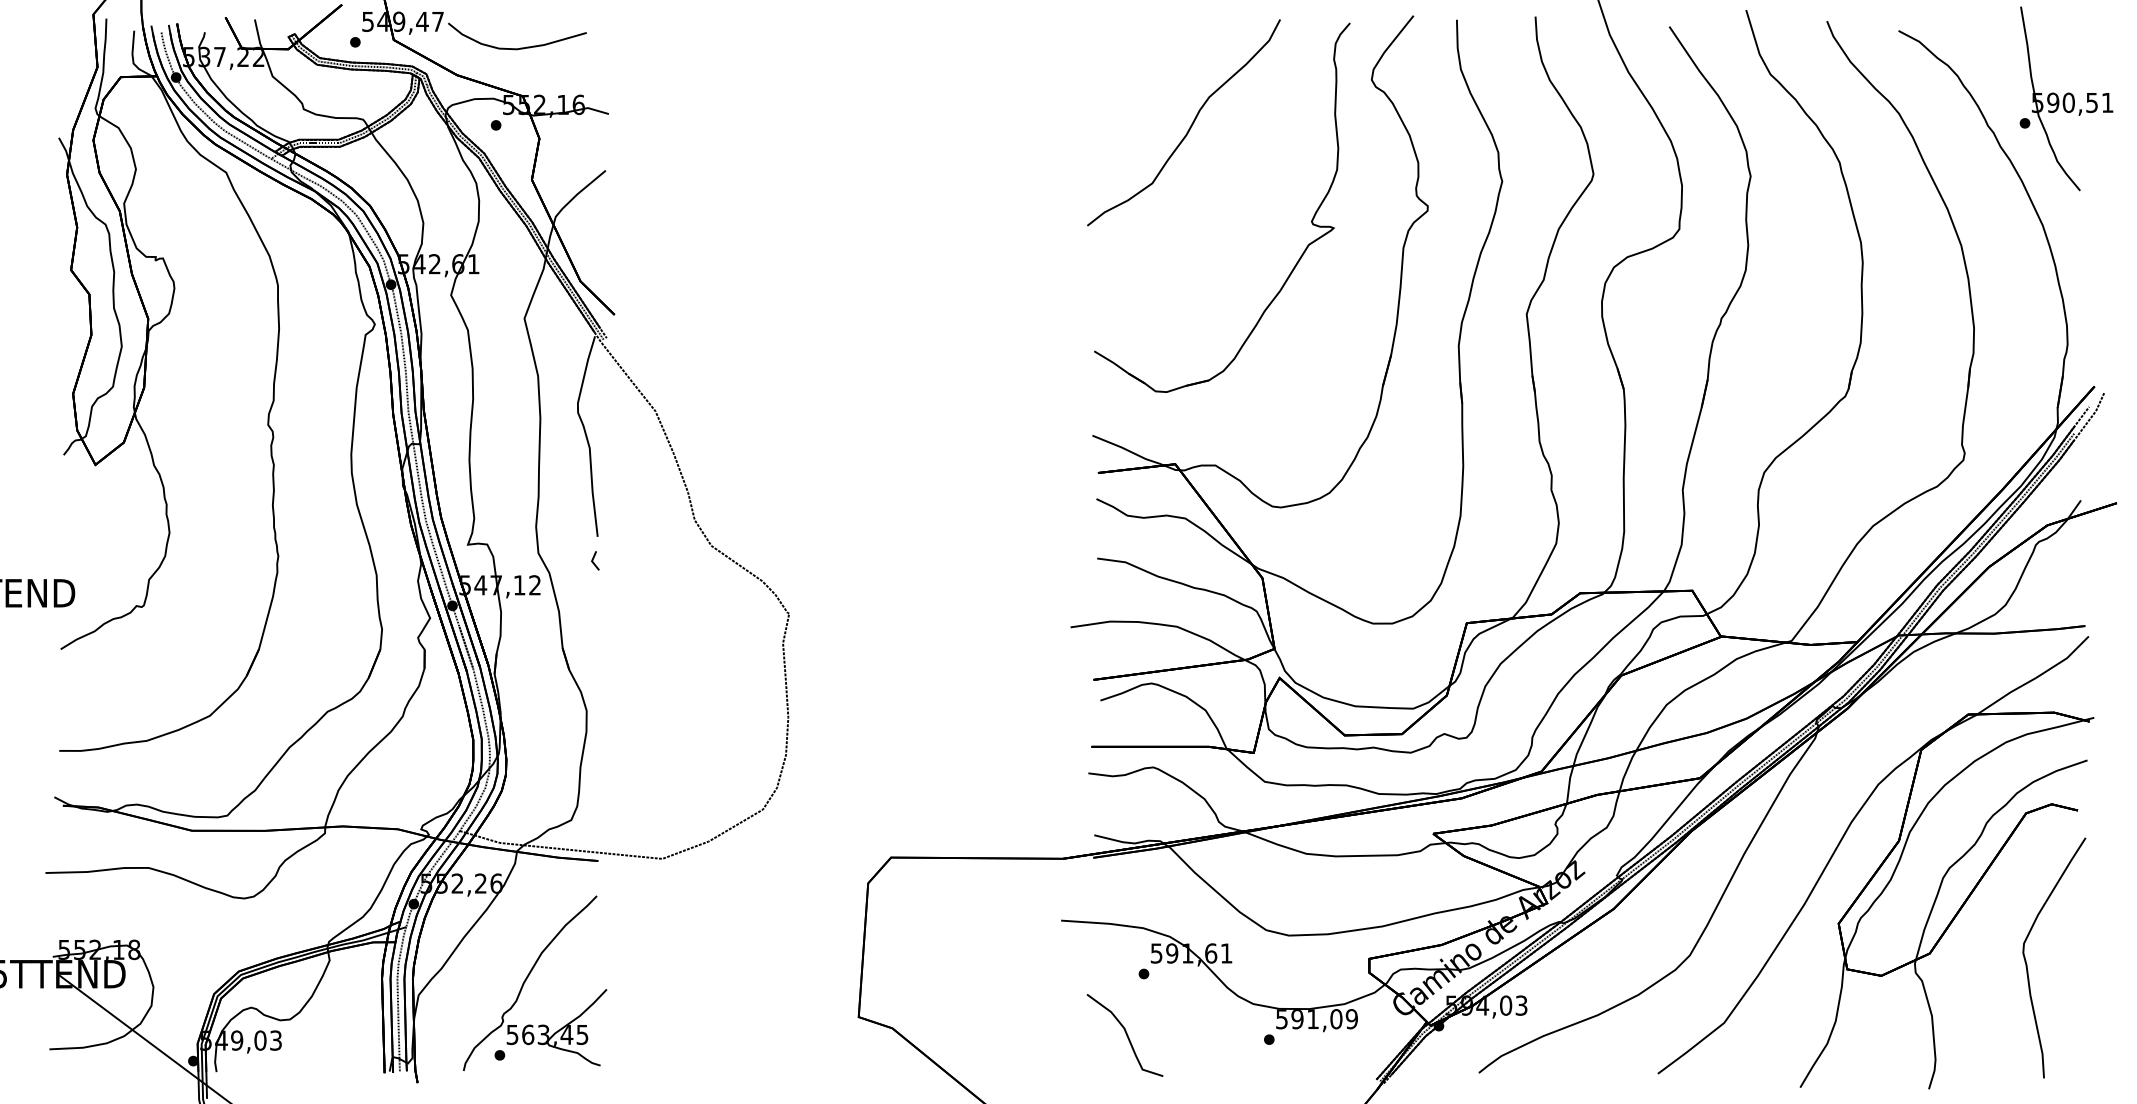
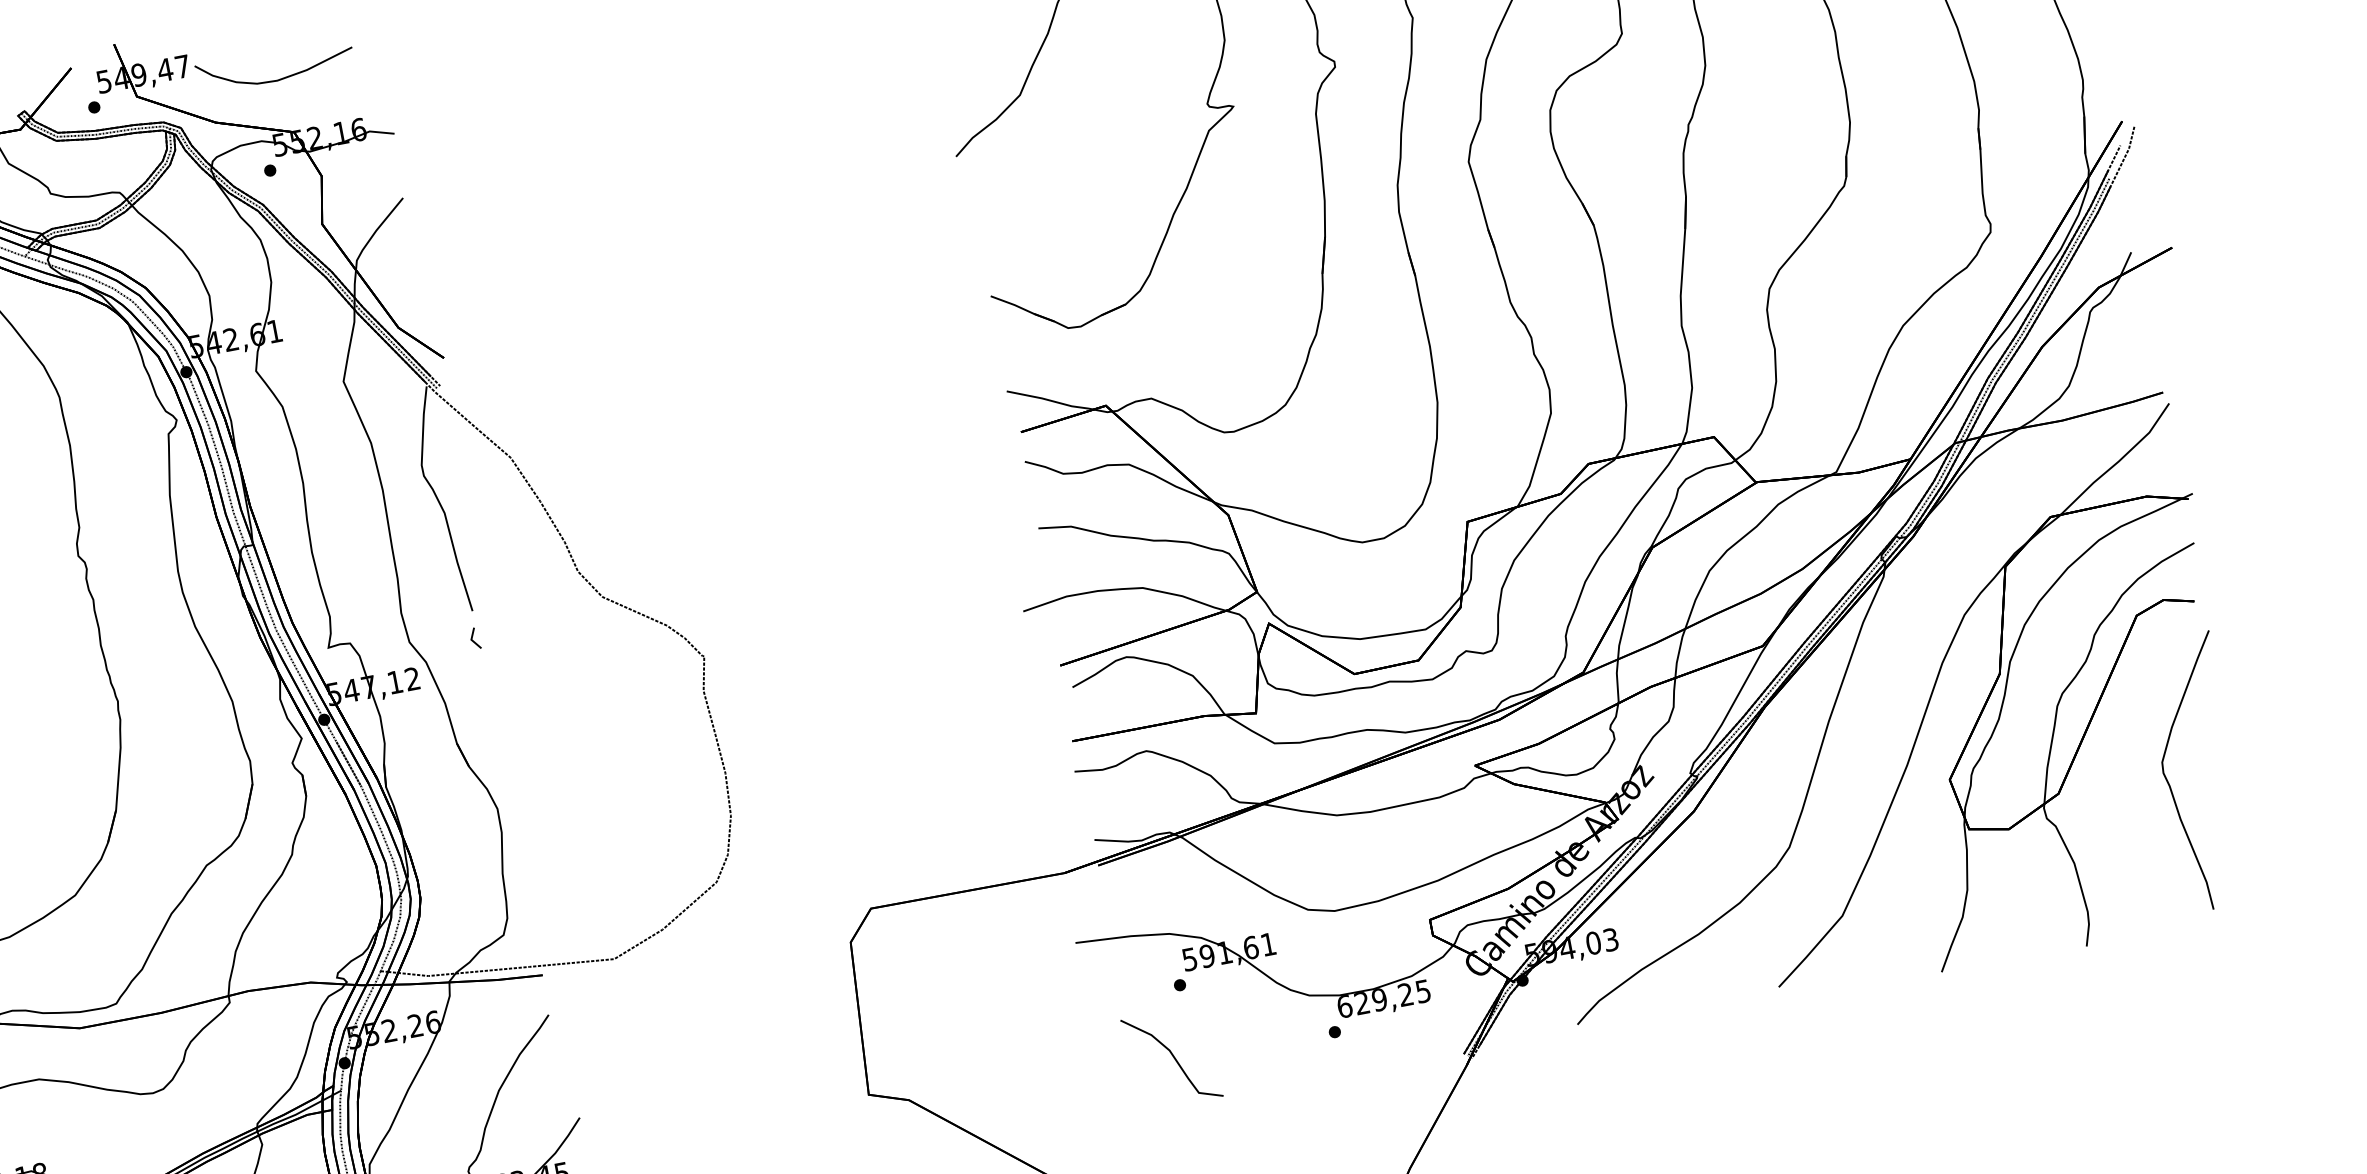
text: (1316, 1019) -> (1383, 999), 591,09 -> 629,25

